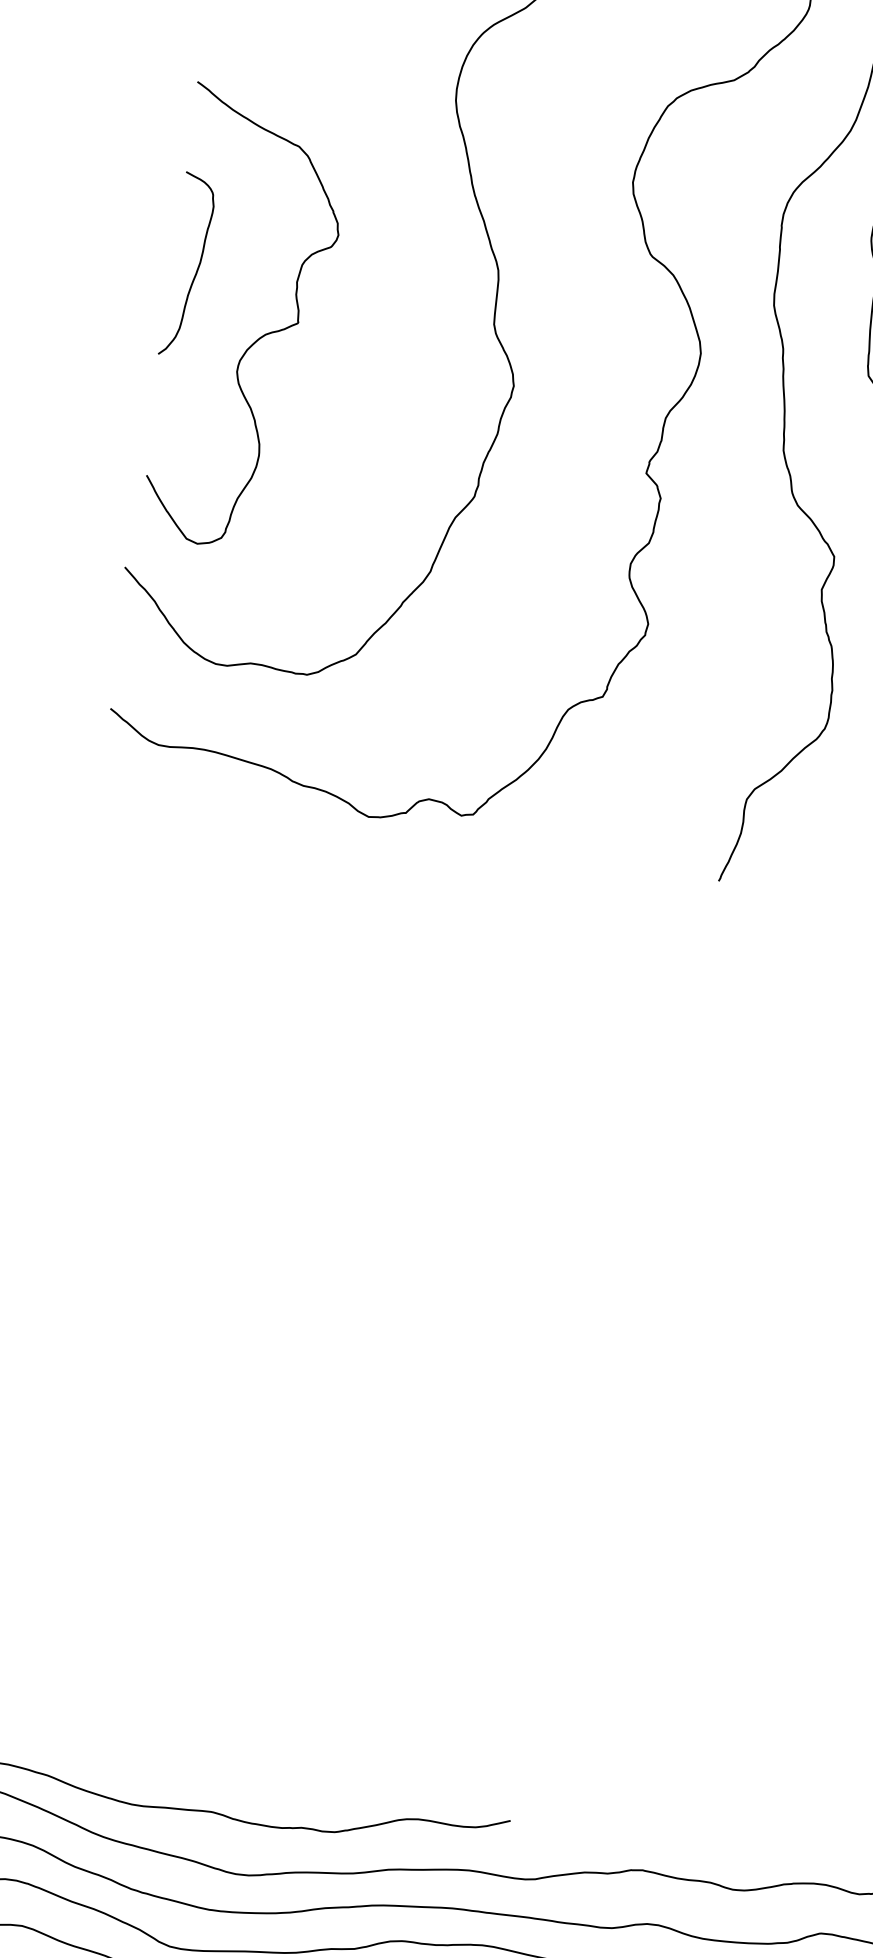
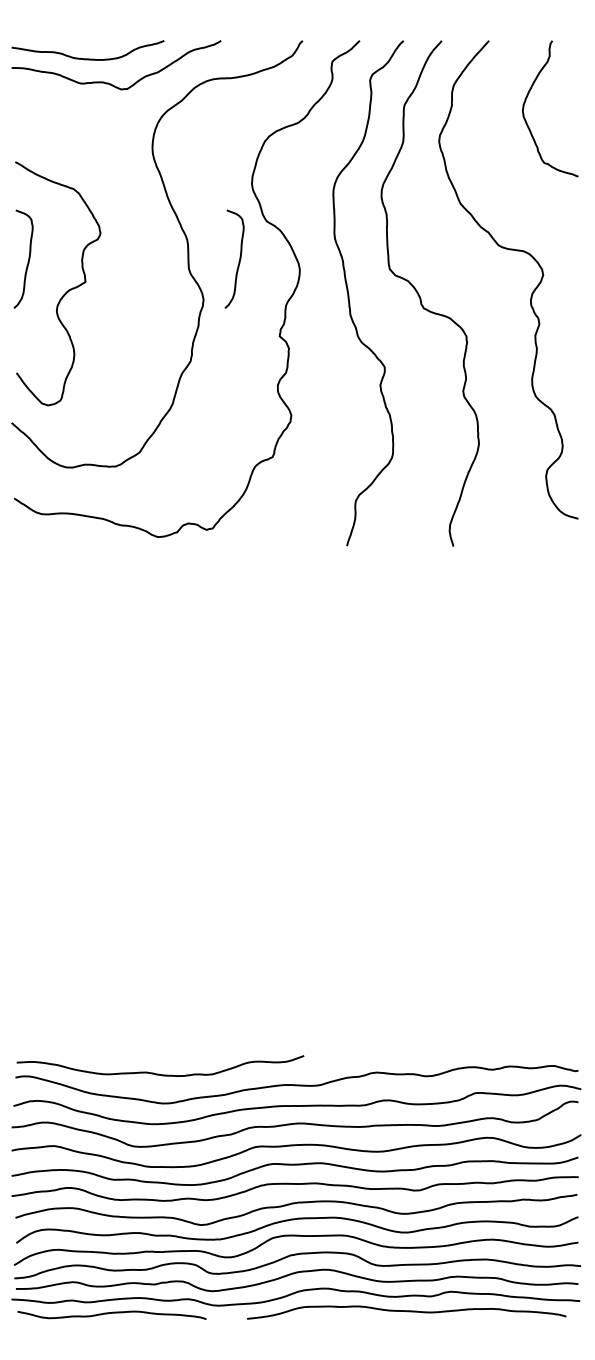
curve: (591, 318) -> (239, 258), added

